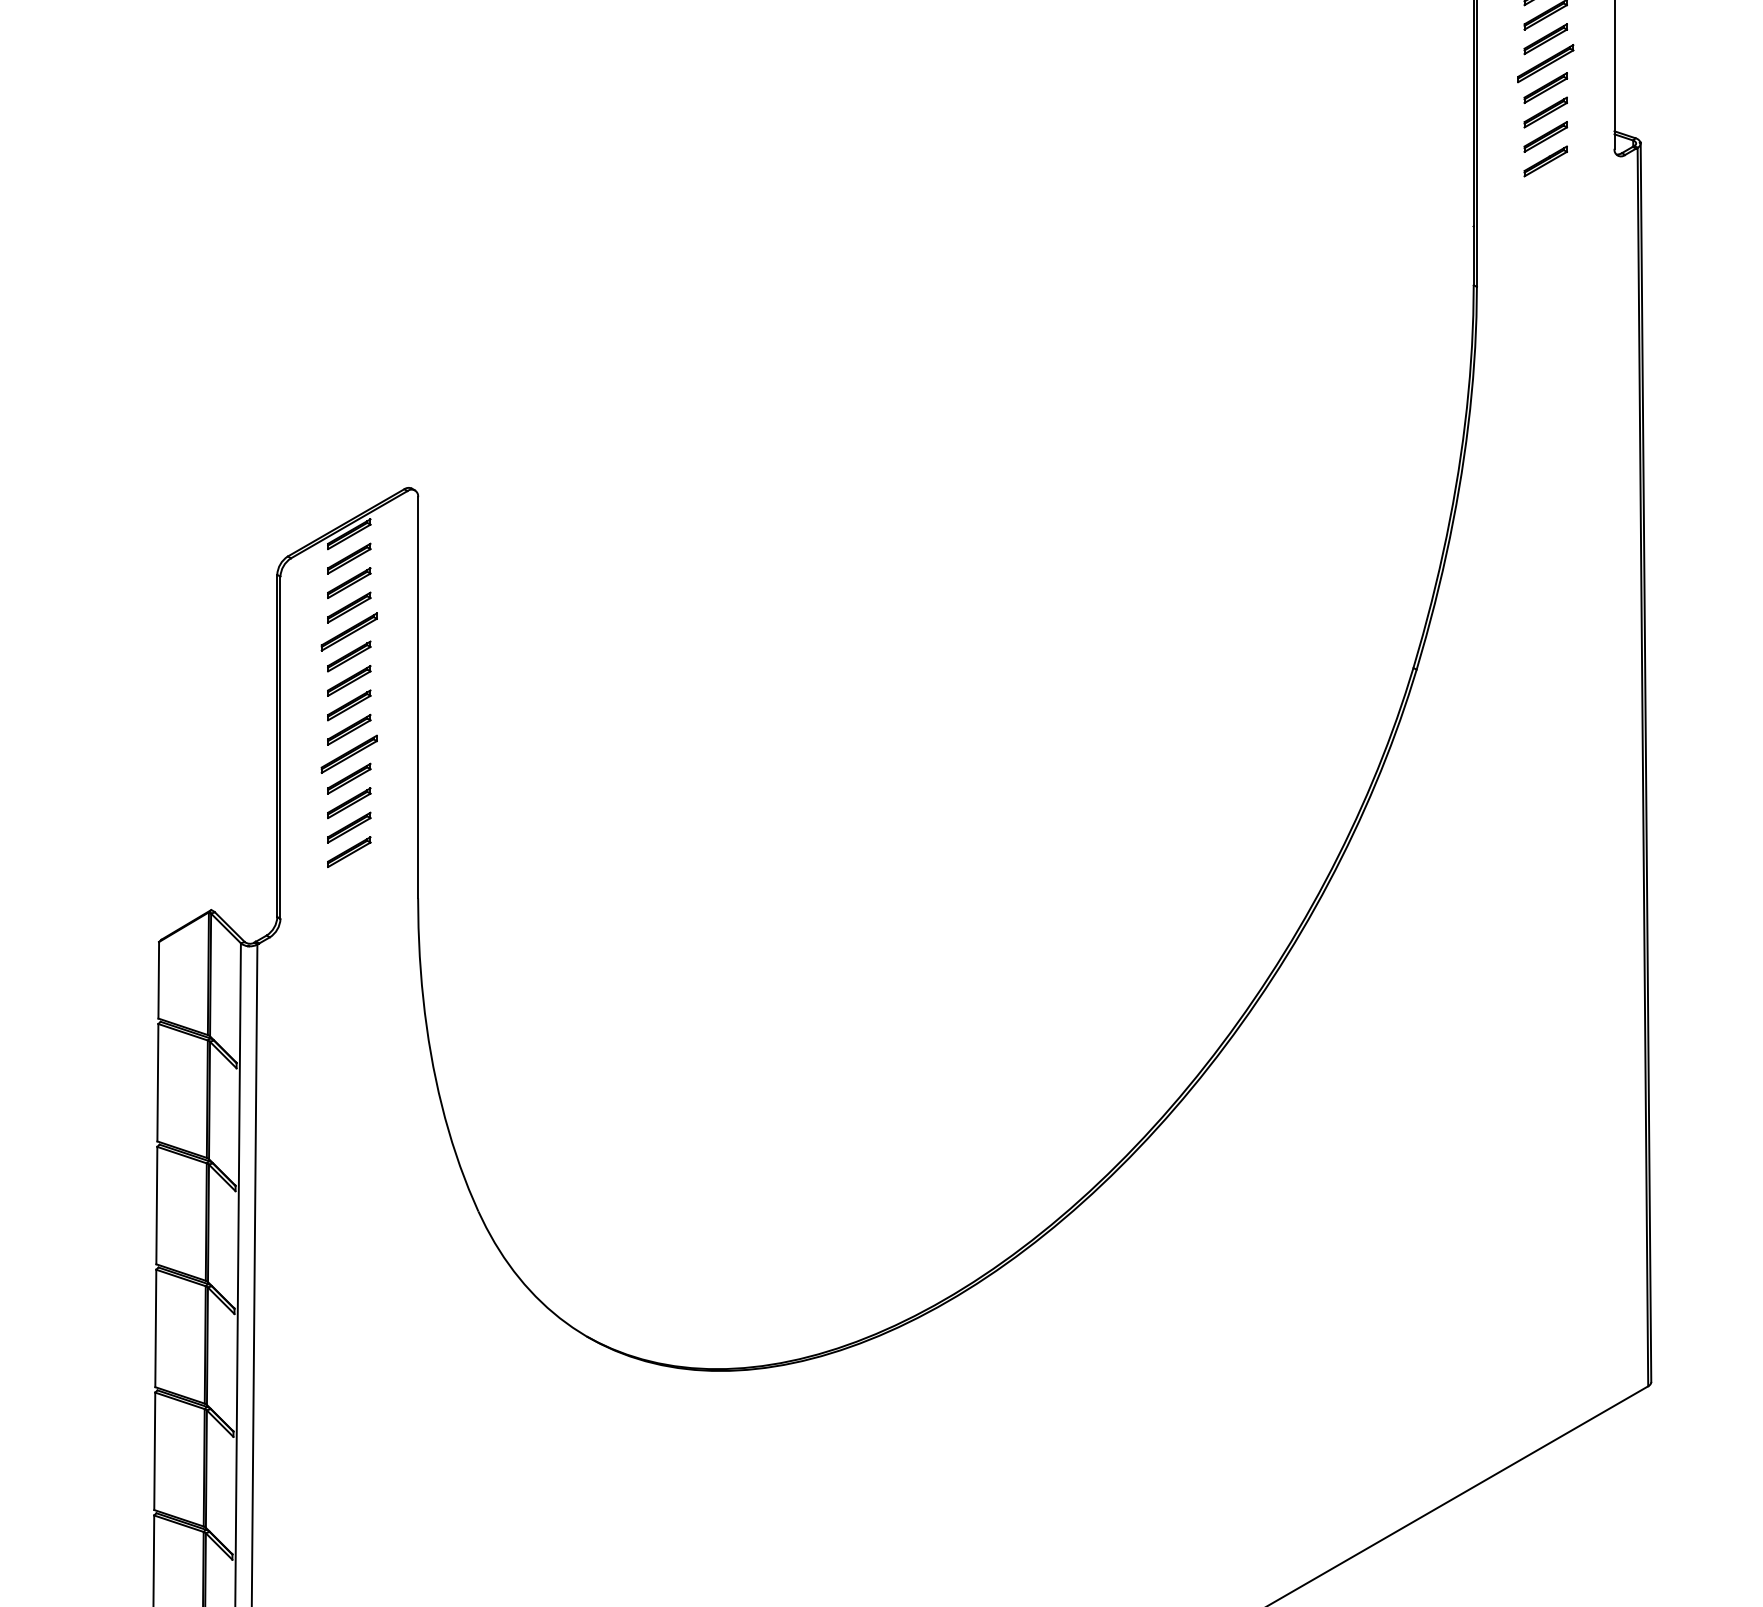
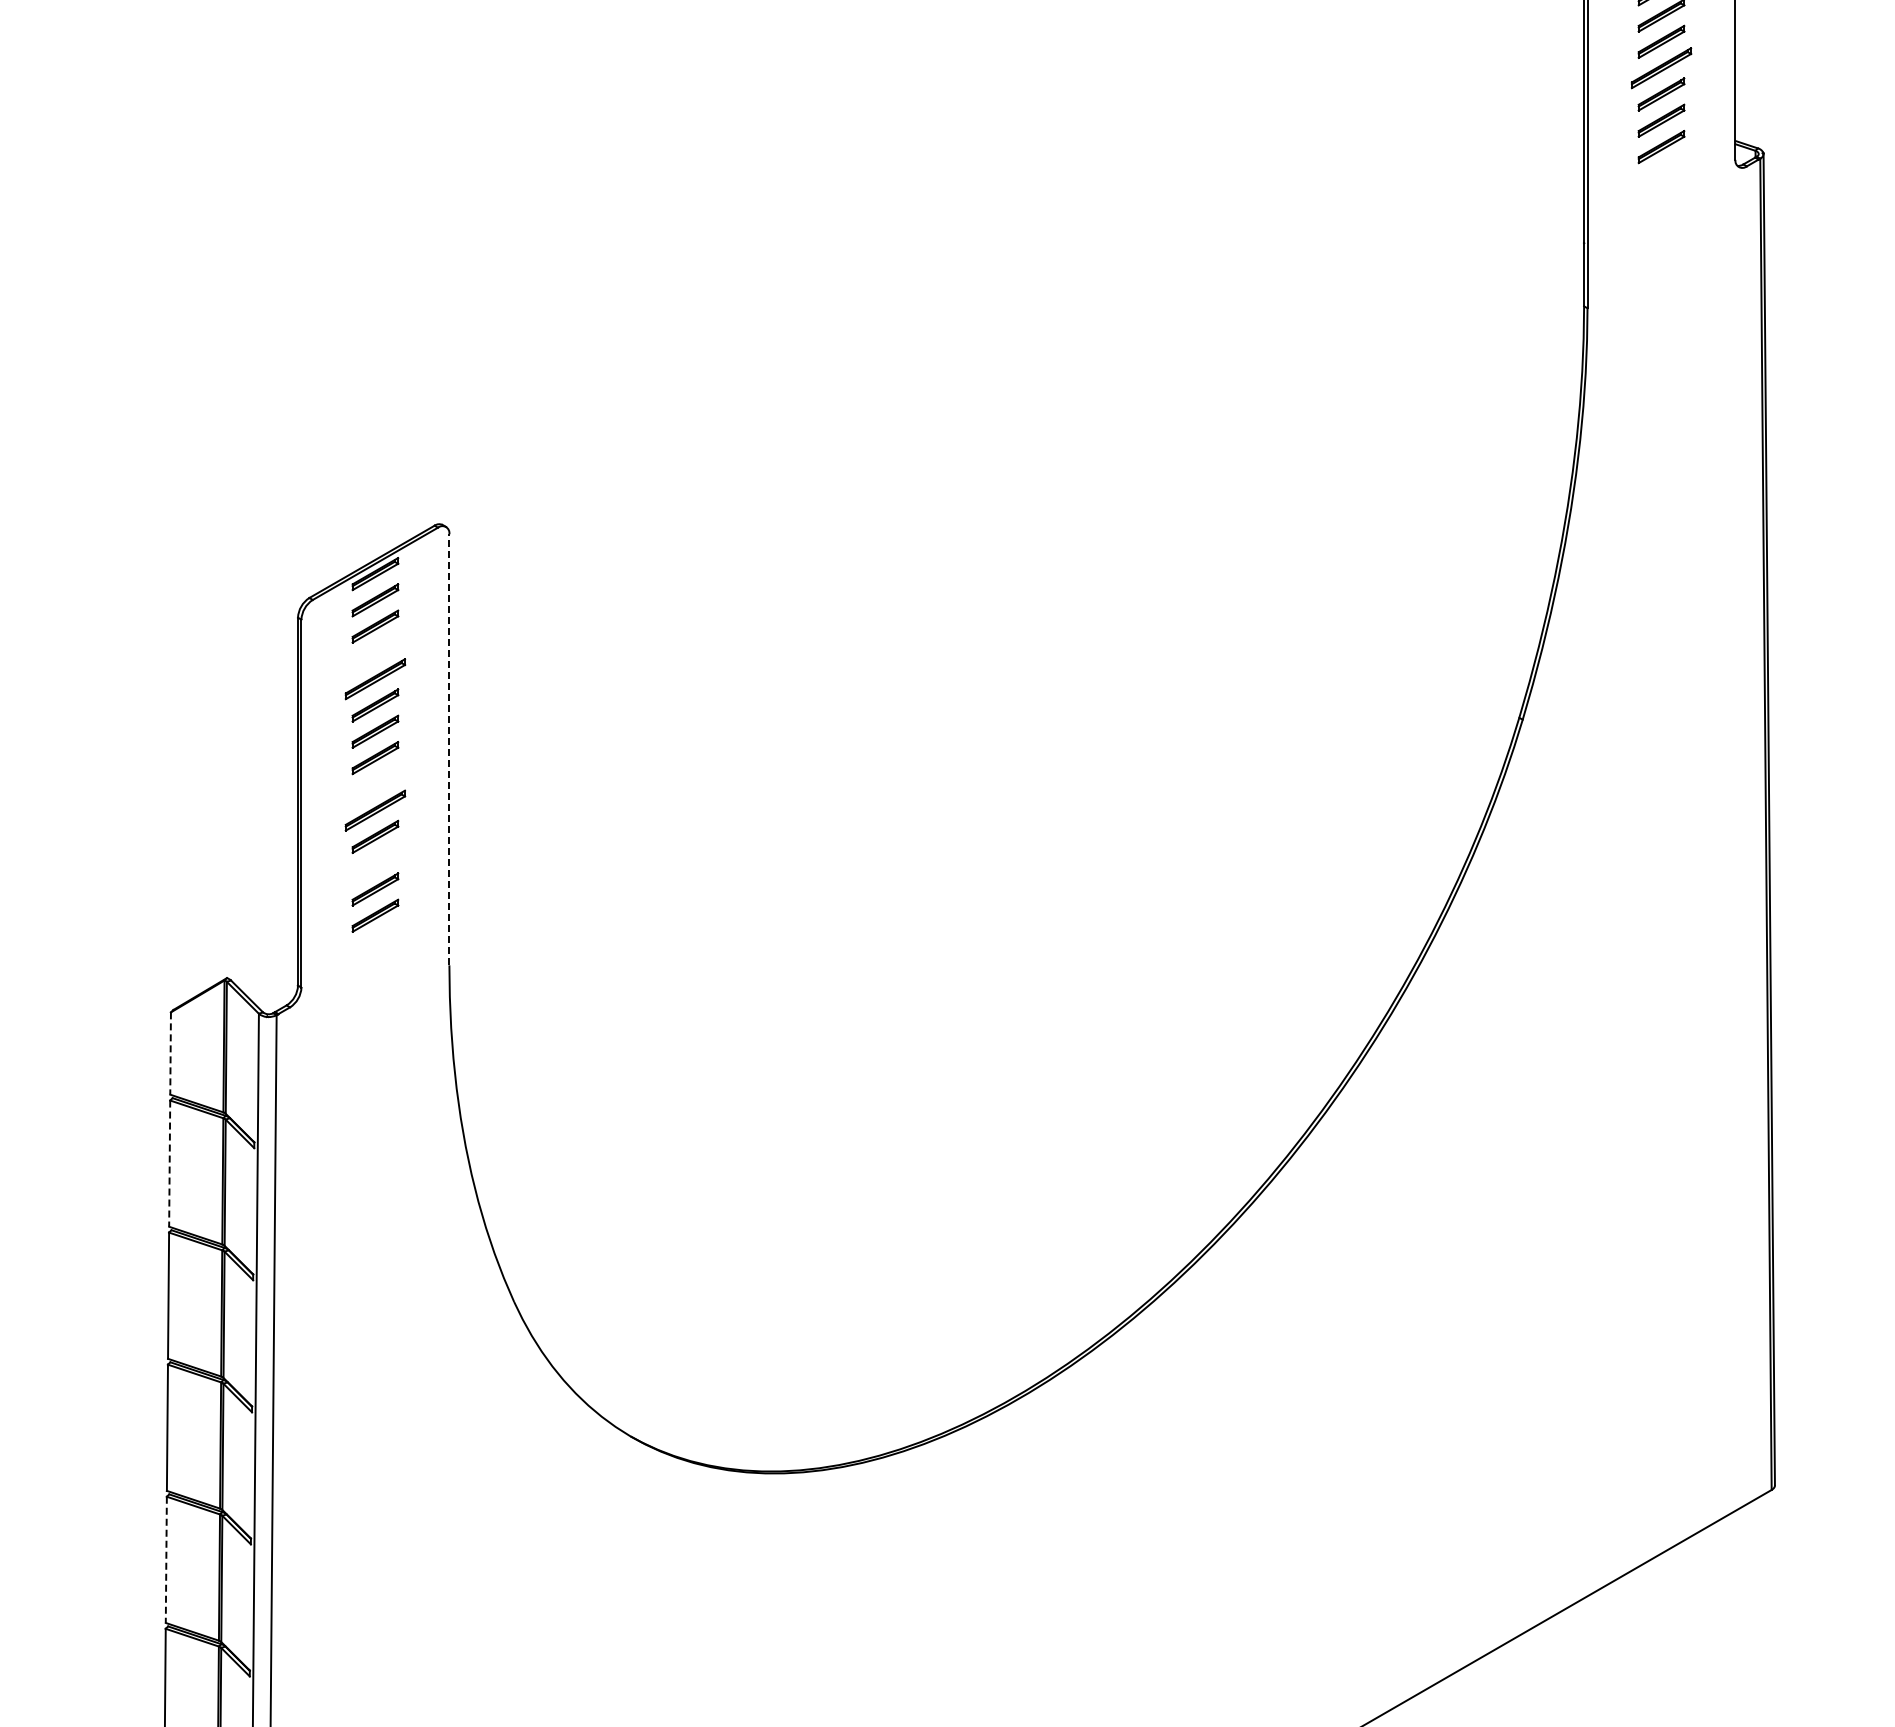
part: (1545, 161) -> (1661, 173), removed
part: (349, 607) -> (375, 652), removed
line: (418, 697) -> (449, 749), solid -> dashed
part: (349, 730) -> (375, 784), removed
part: (349, 803) -> (375, 863), removed
line: (158, 981) -> (170, 1054), solid -> dashed
line: (157, 1083) -> (169, 1164), solid -> dashed
line: (154, 1451) -> (166, 1560), solid -> dashed

